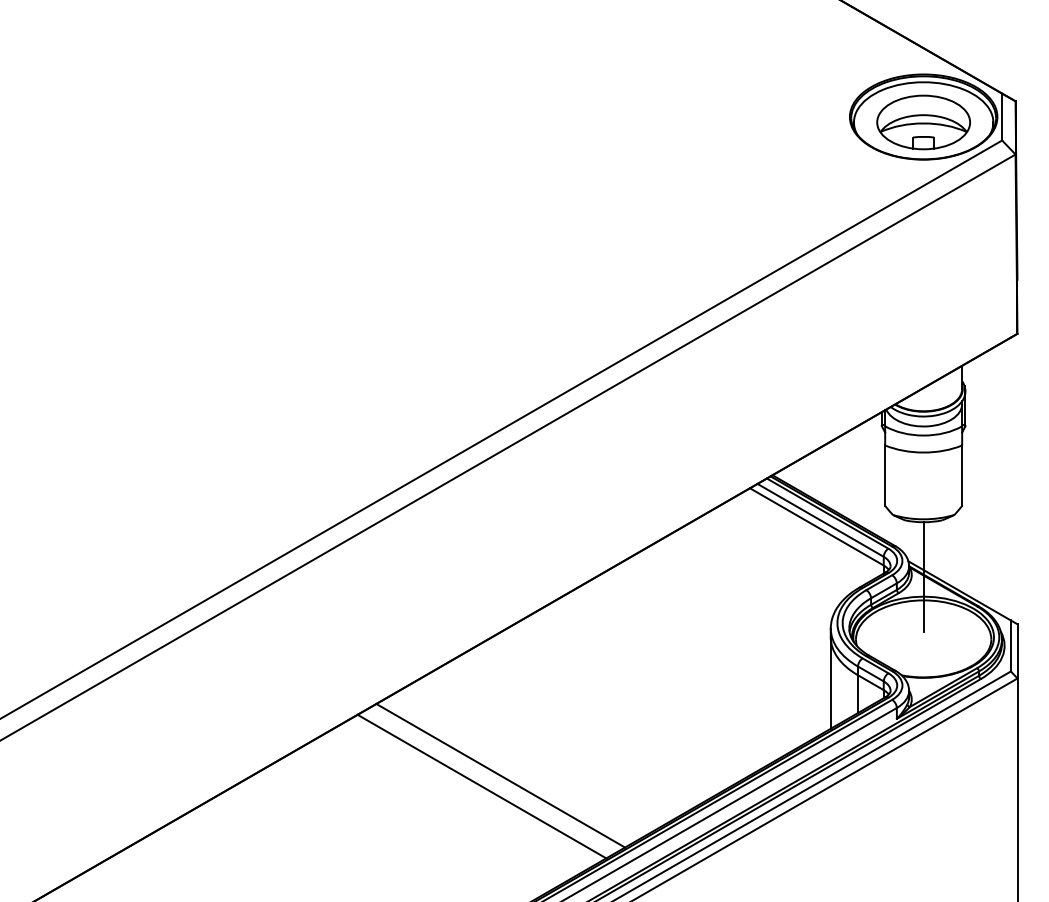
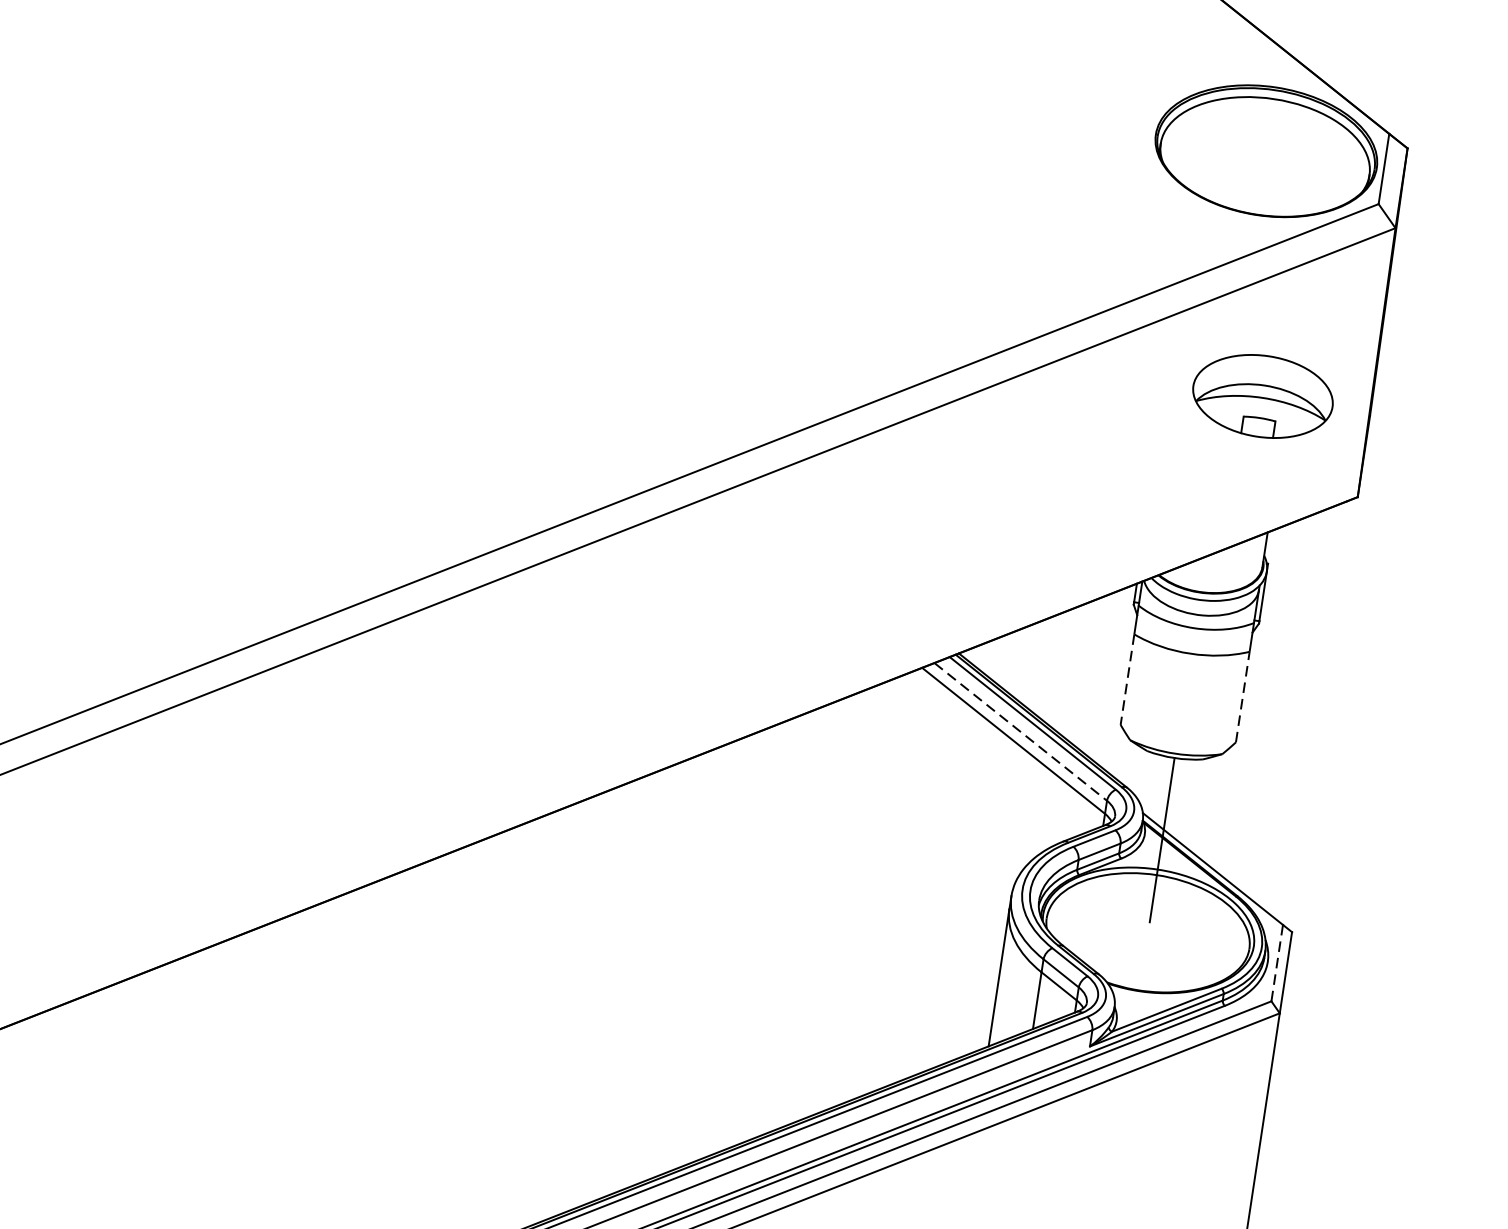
part: (923, 122) -> (1262, 396), moved
line: (962, 475) -> (1243, 696), solid -> dashed
line: (885, 476) -> (1127, 680), solid -> dashed
line: (820, 520) -> (1020, 732), solid -> dashed
line: (1010, 645) -> (1276, 962), solid -> dashed
line: (500, 775) -> (483, 1041), removed
line: (481, 786) -> (452, 1053), removed

